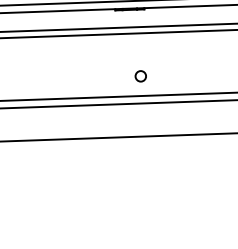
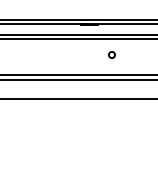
circle: (140, 75) -> (111, 54), moved

